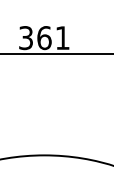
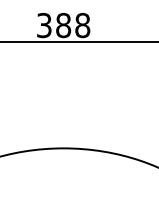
text: (53, 38) -> (73, 25), 361 -> 388

